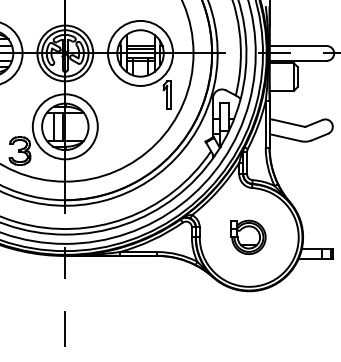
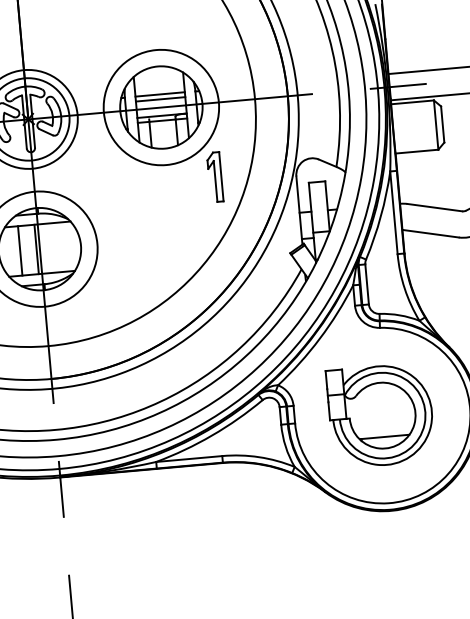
part: (248, 237) -> (381, 415), size x1.67

